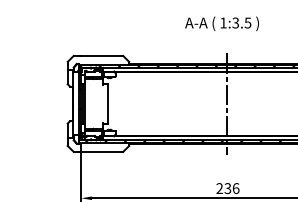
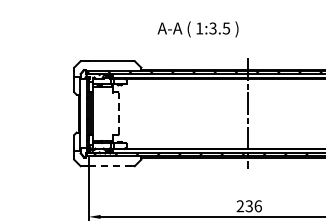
text: (221, 23) -> (197, 29), moved
line: (108, 103) -> (118, 113), solid -> dashed
line: (101, 152) -> (111, 166), solid -> dashed

